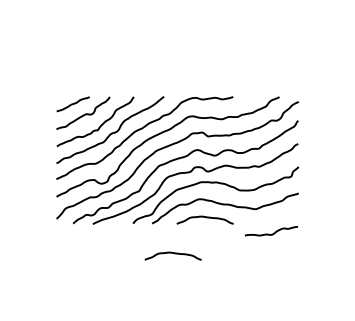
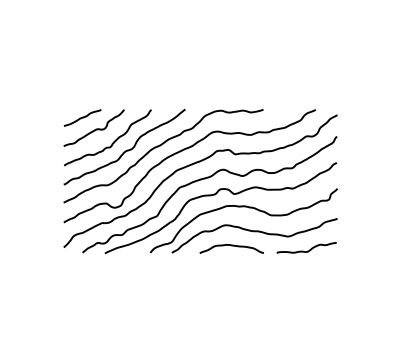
curve: (271, 233) -> (306, 250), moved
curve: (172, 253) -> (194, 286), removed

